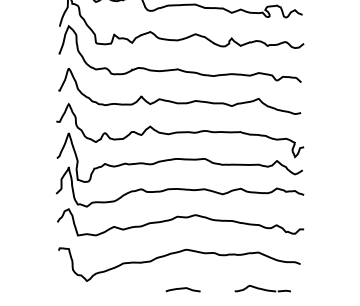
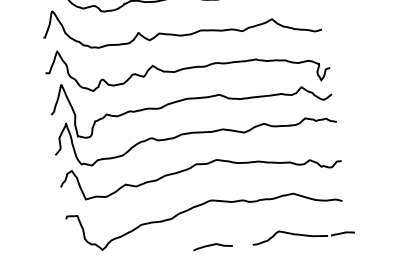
part: (262, 288) -> (302, 233), size x1.6

